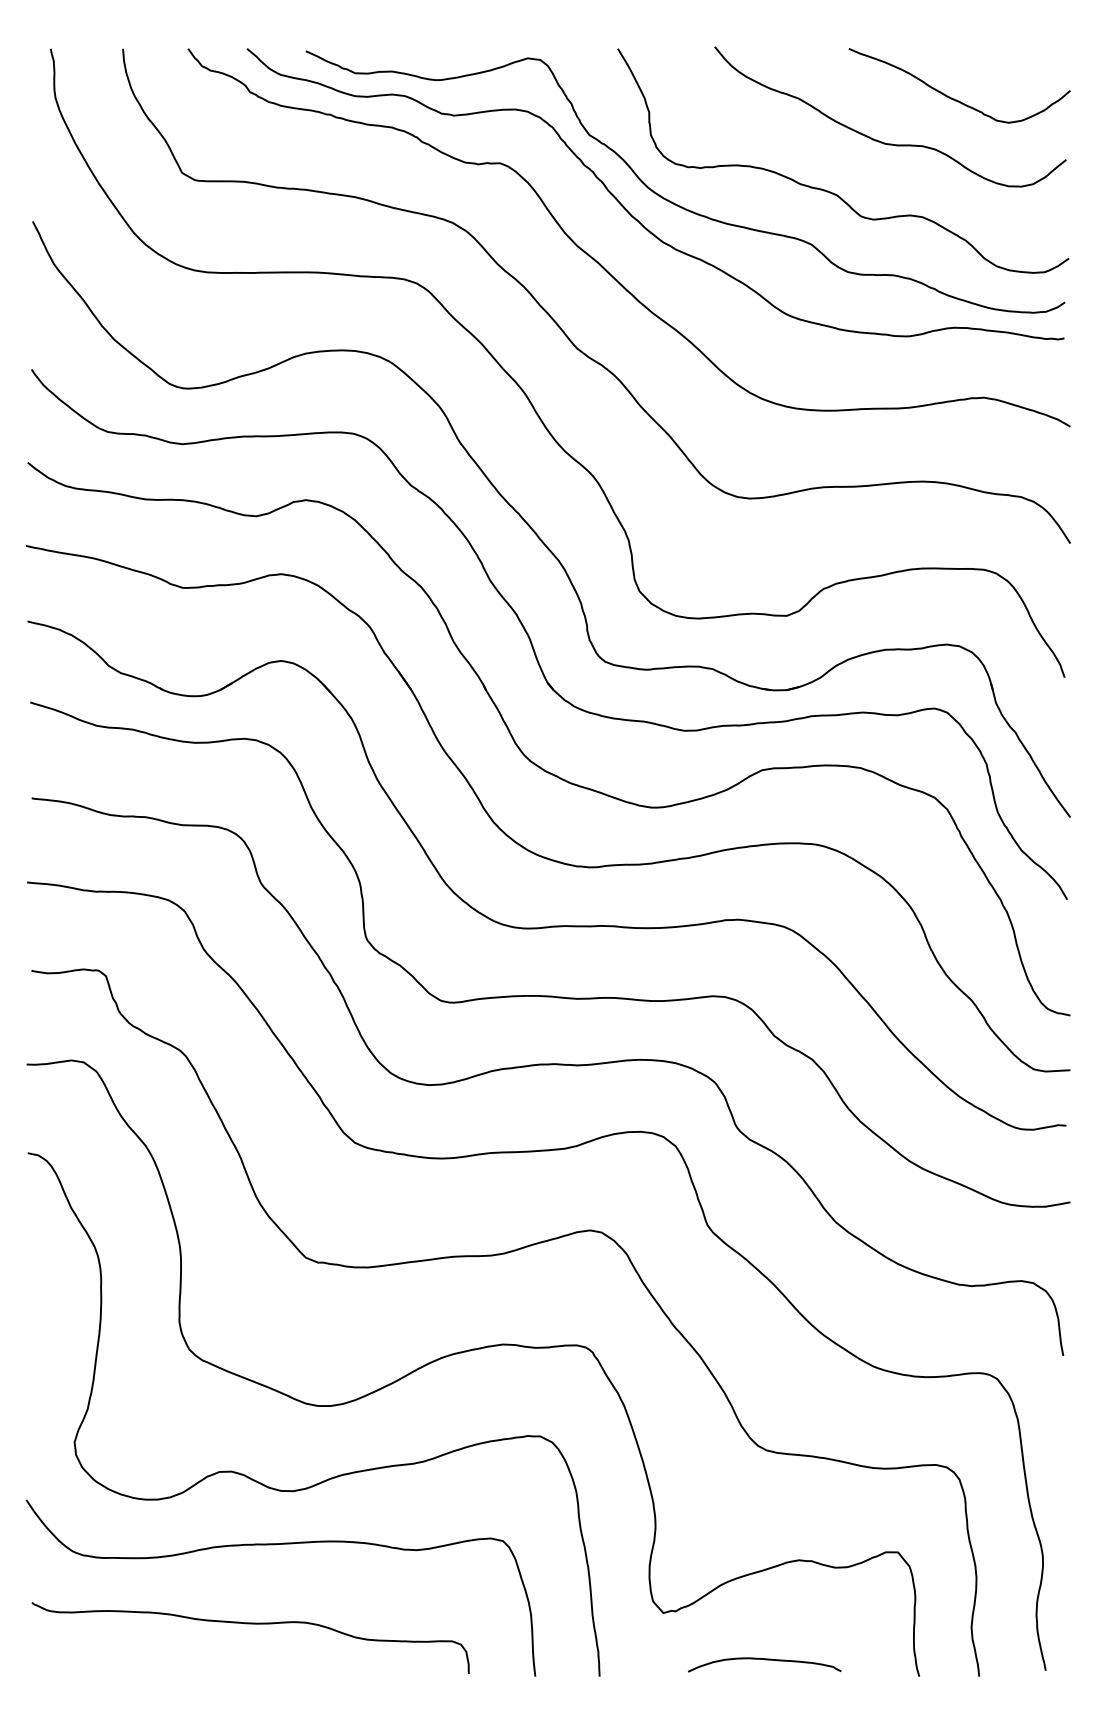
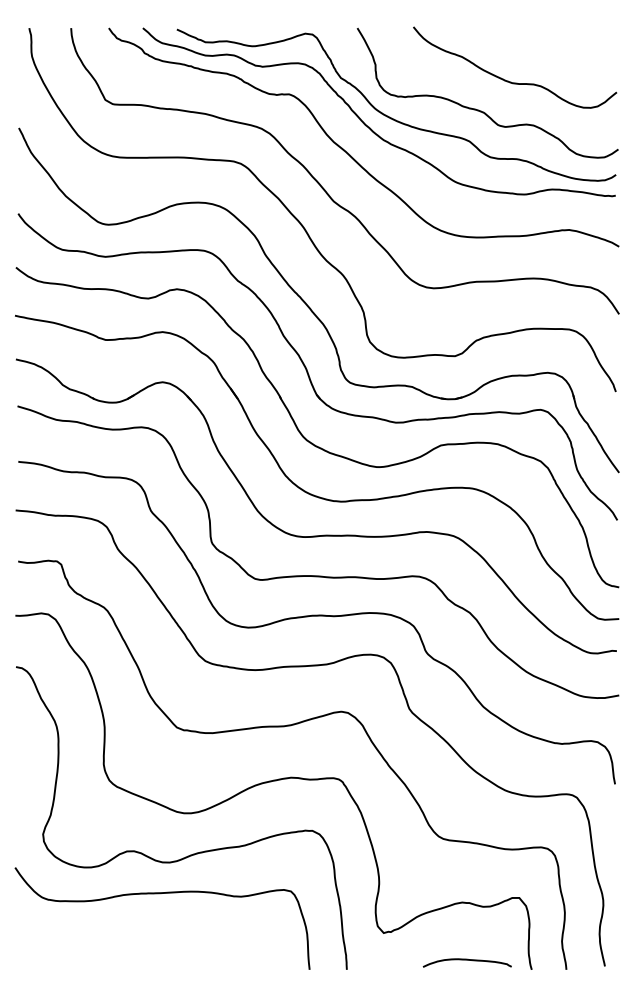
curve: (955, 97) -> (552, 56), removed
curve: (255, 1625) -> (147, 940), removed
curve: (763, 1660) -> (466, 960), moved

